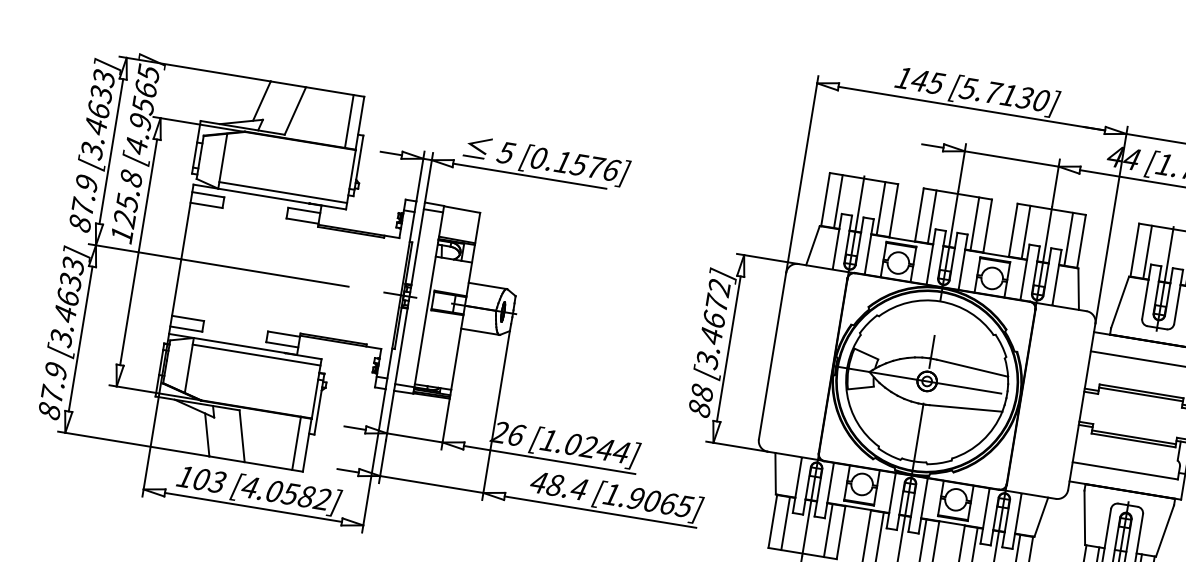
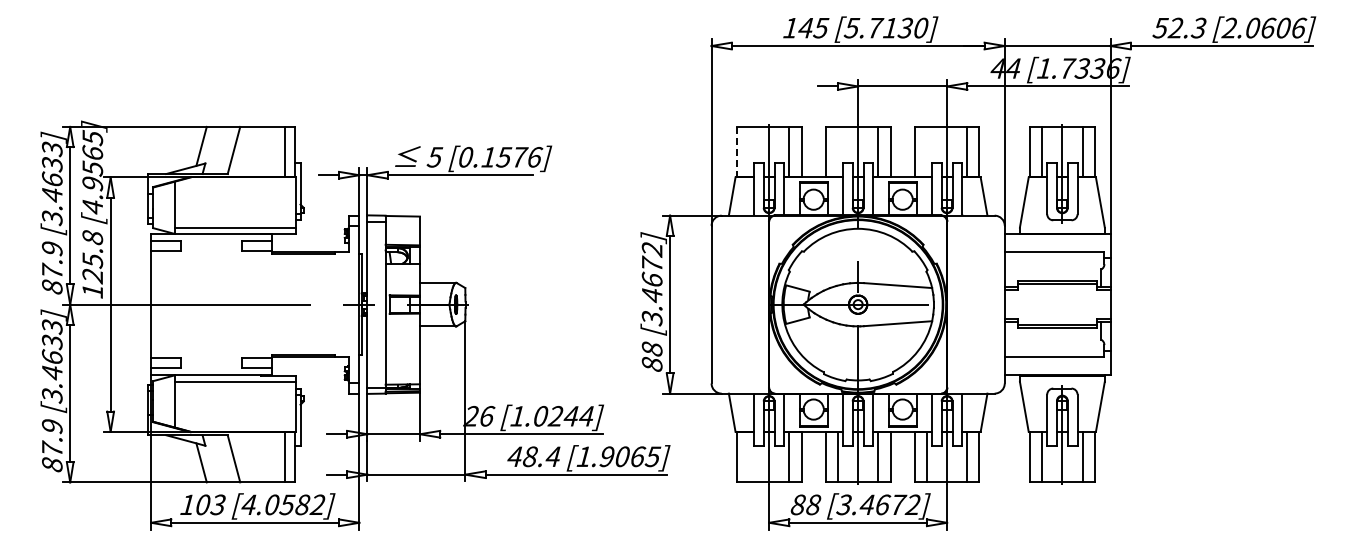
line: (825, 199) -> (736, 152), solid -> dashed
line: (837, 200) -> (748, 151), removed
line: (931, 216) -> (837, 151), removed
line: (1025, 231) -> (926, 151), removed
line: (785, 523) -> (748, 457), removed

